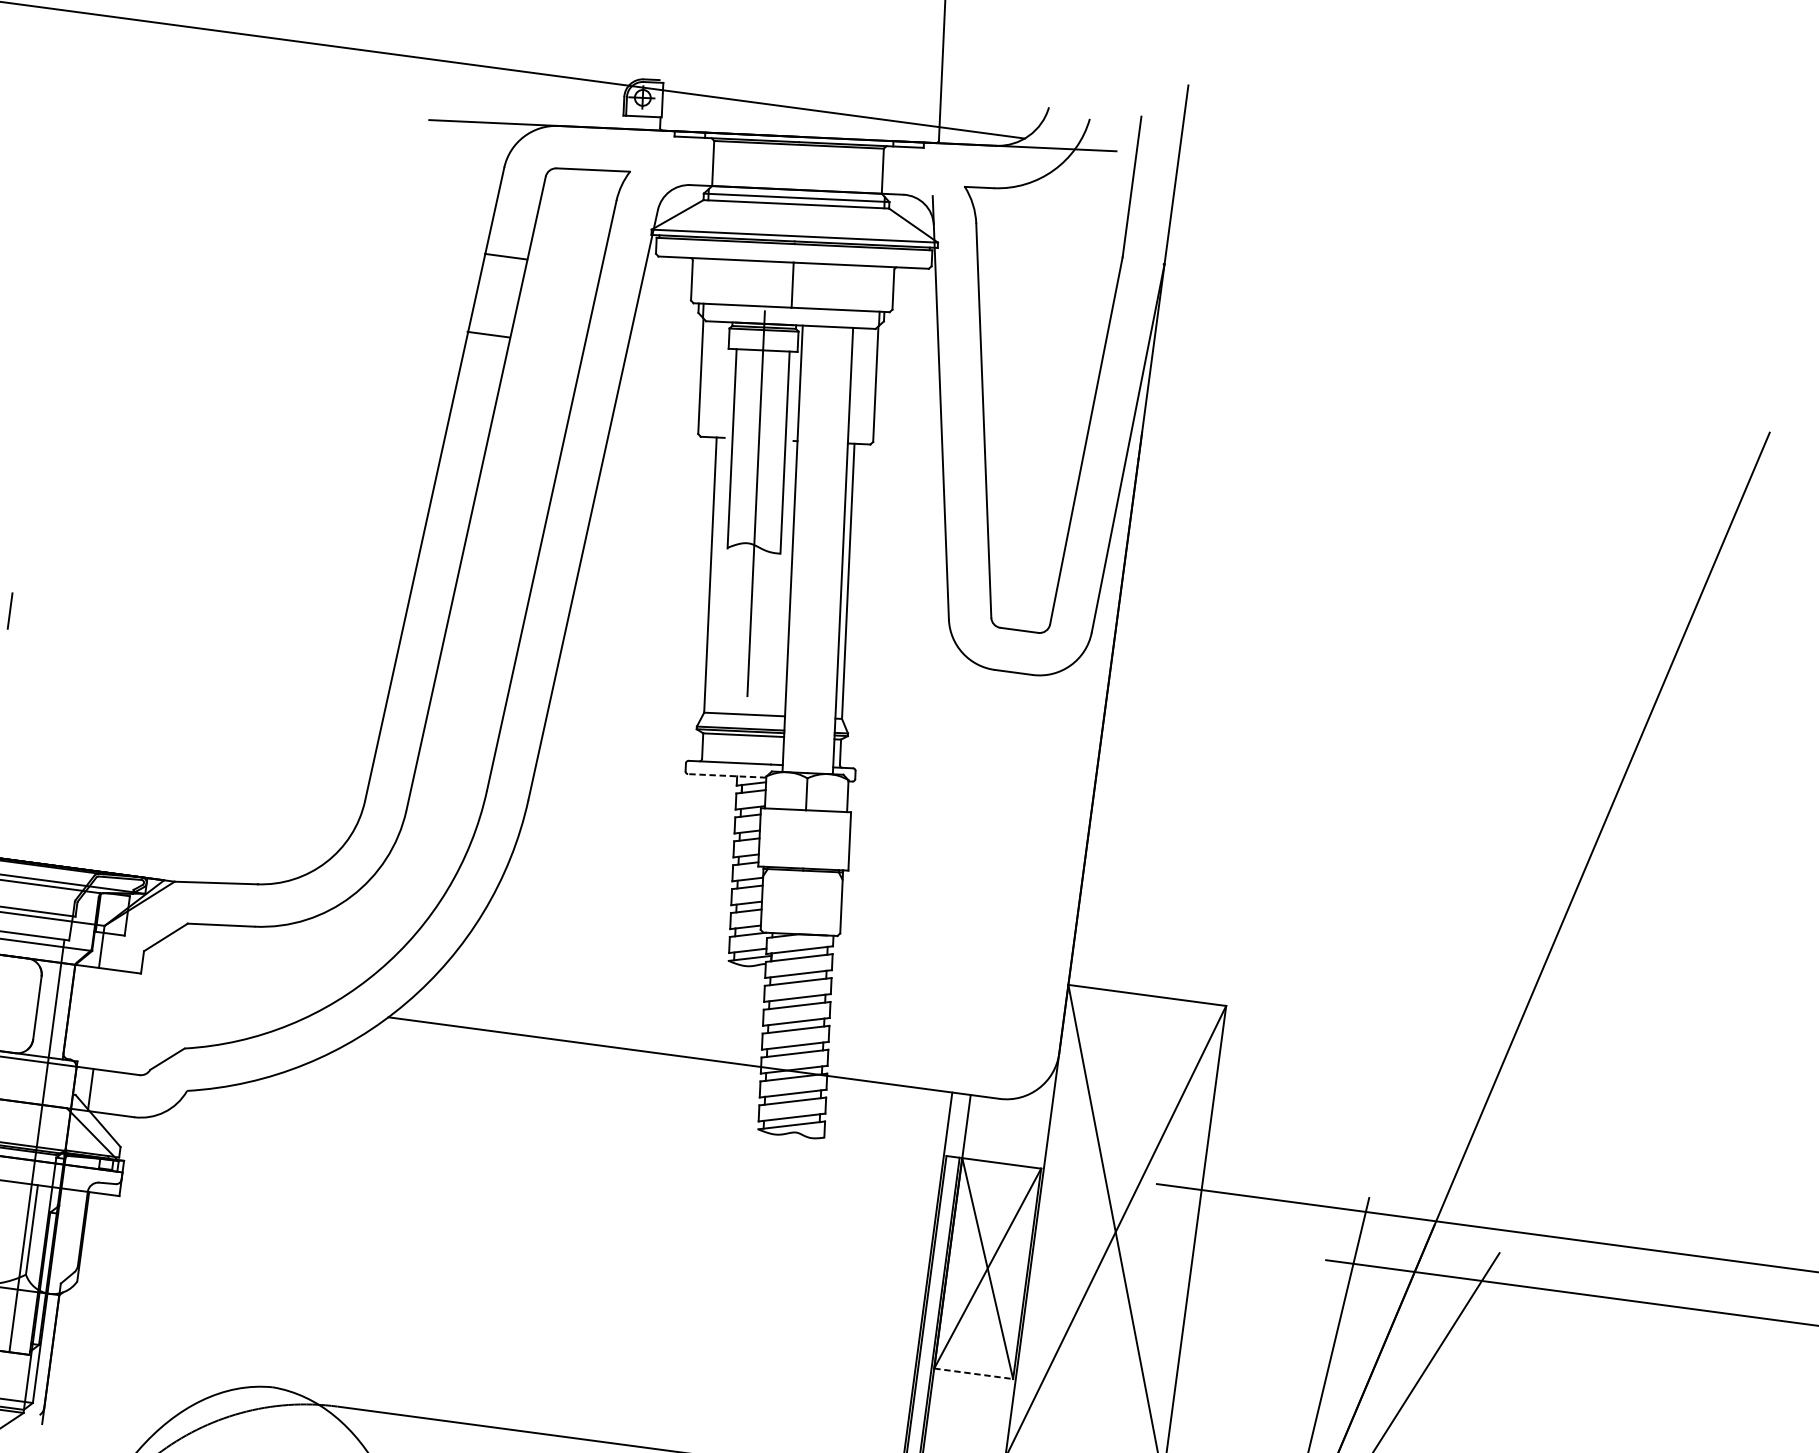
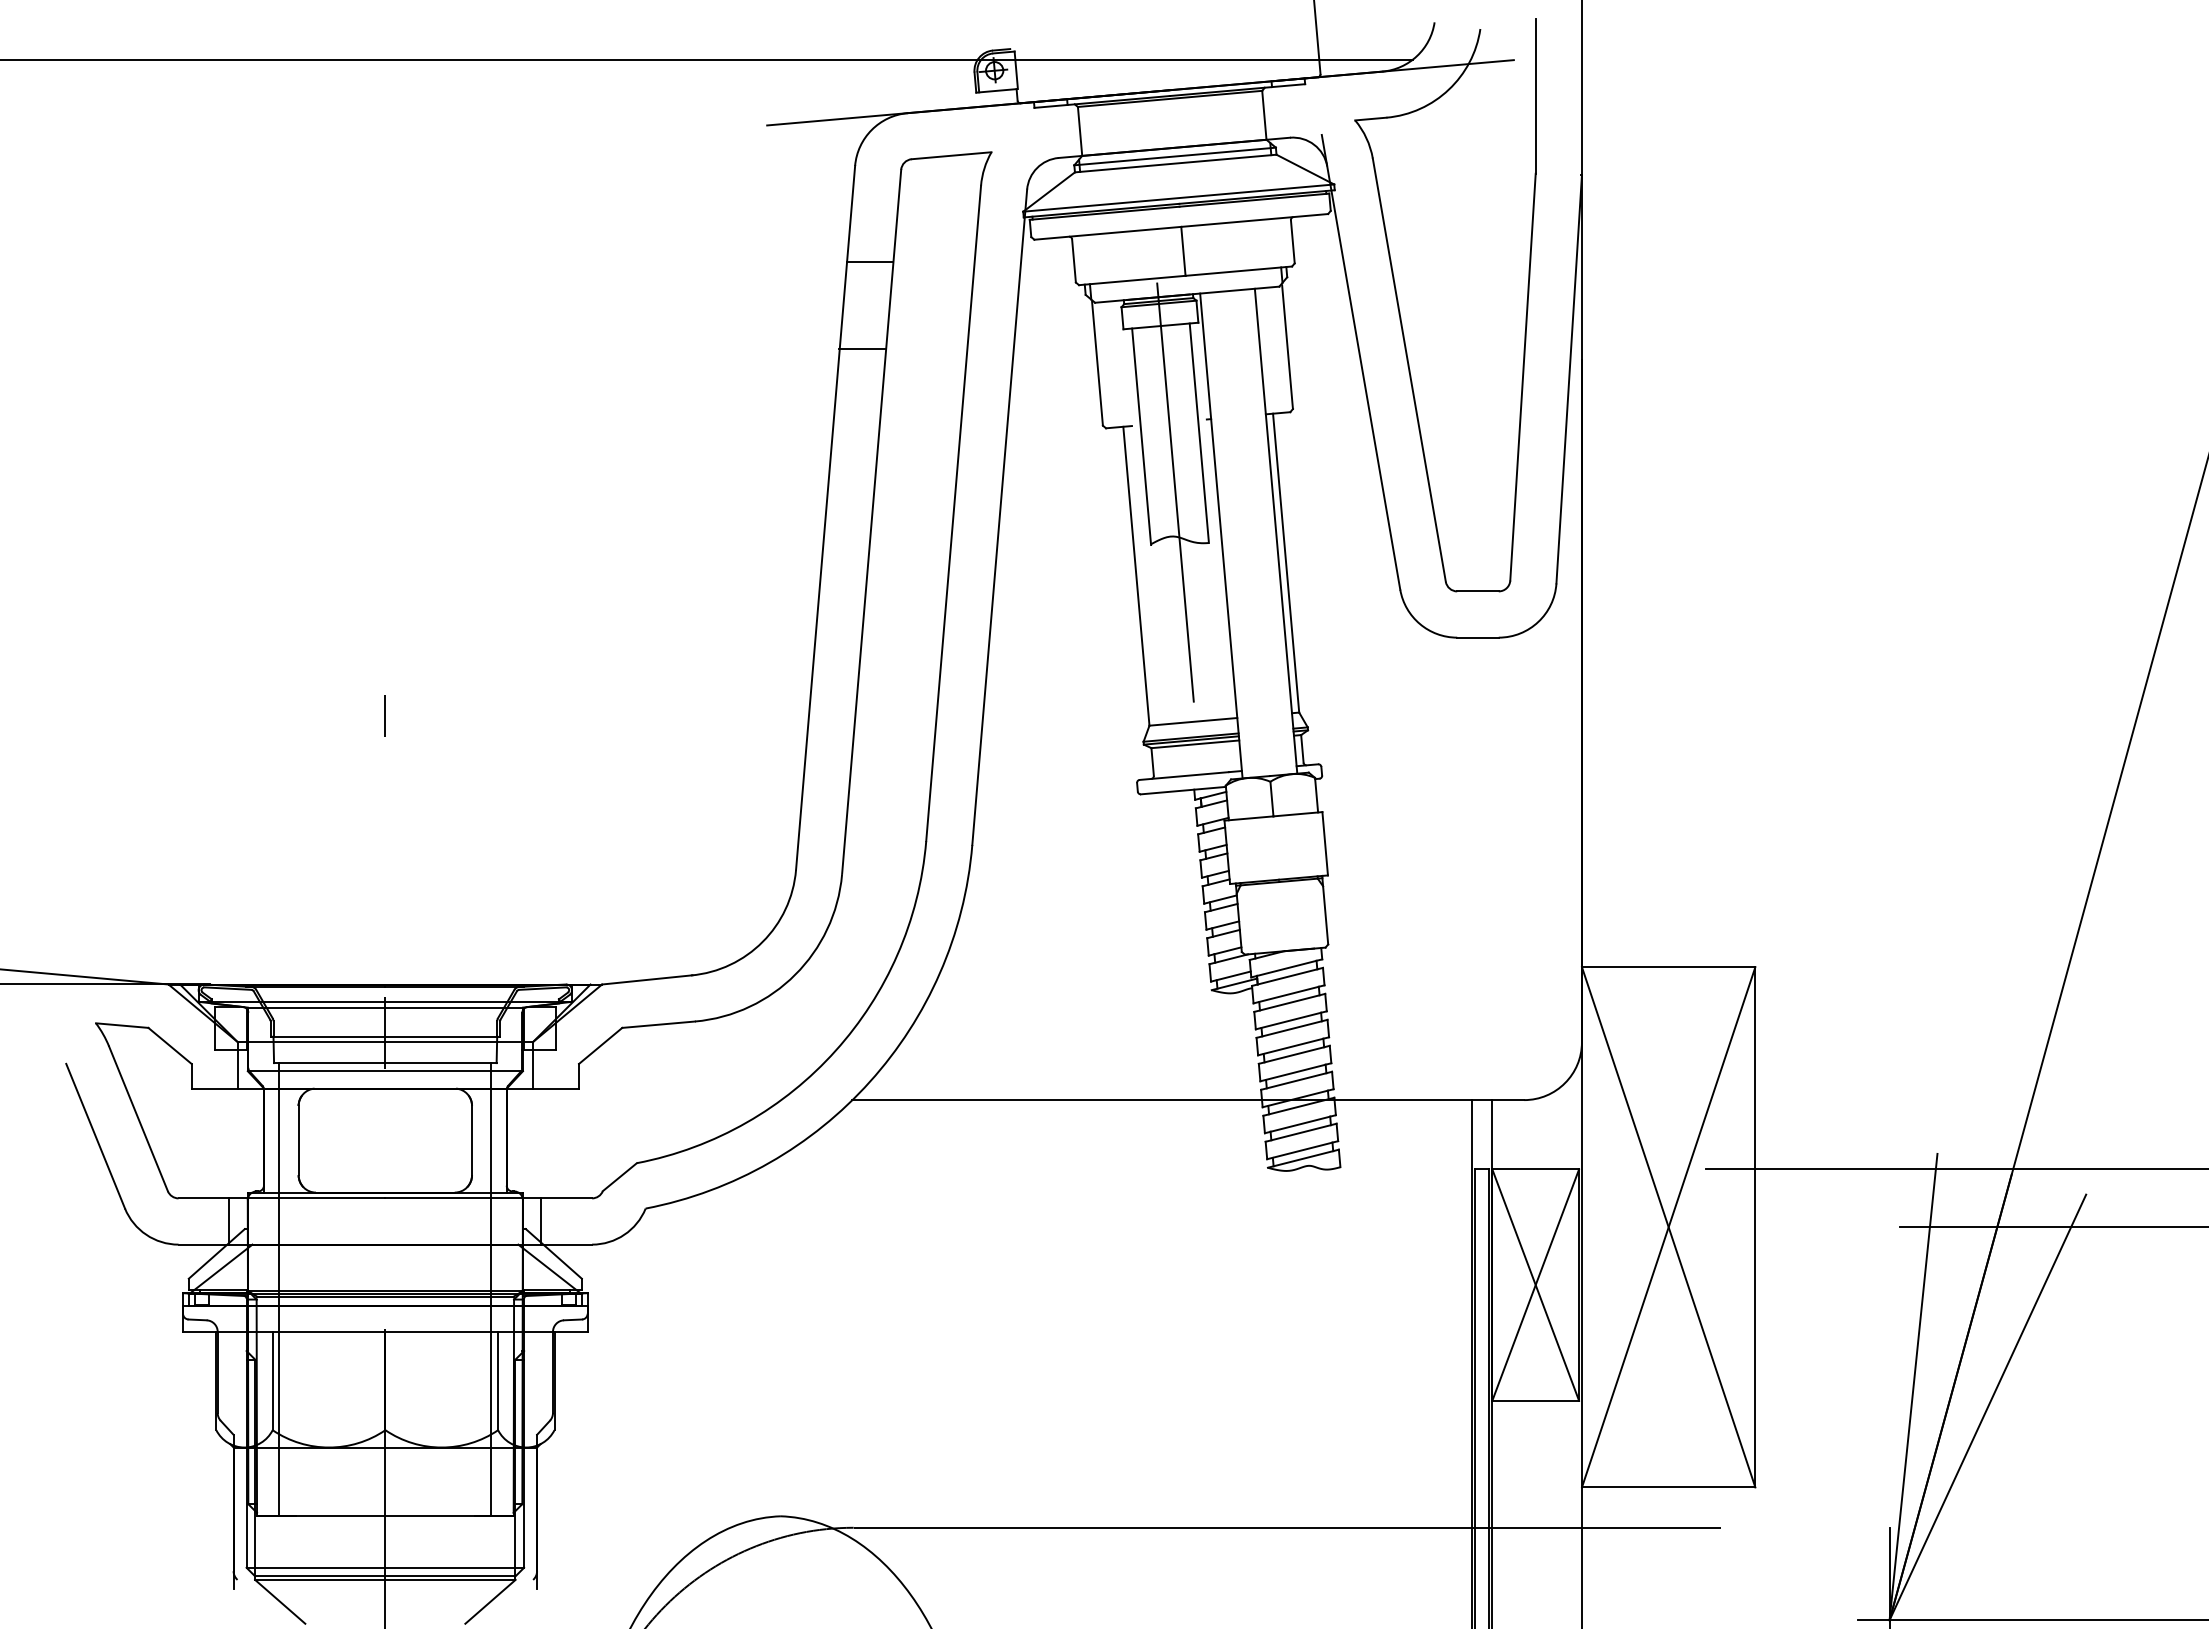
line: (727, 775) -> (1183, 790), dashed -> solid
line: (974, 1373) -> (1536, 1400), dashed -> solid

